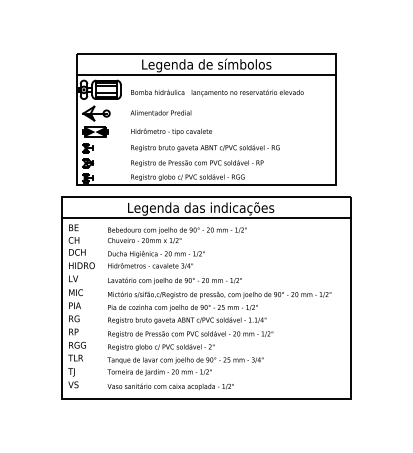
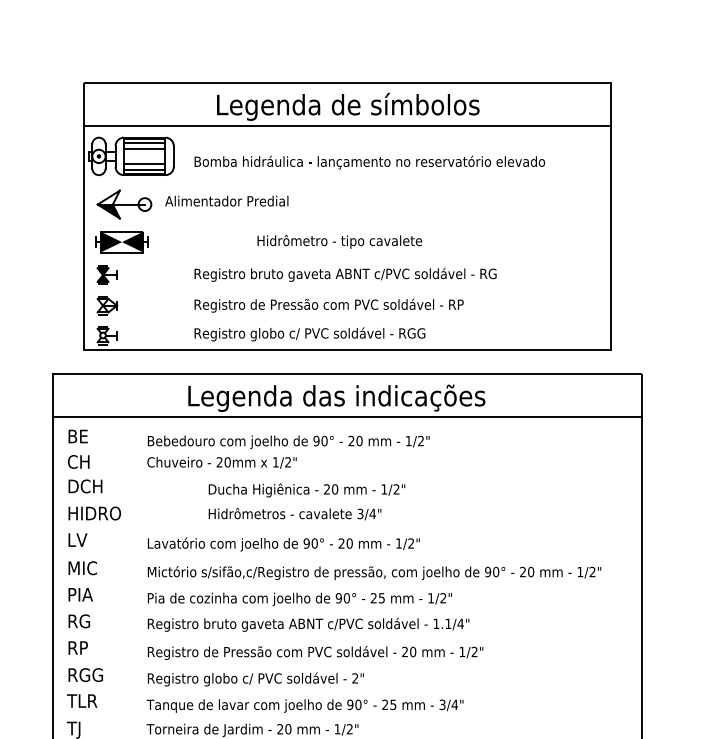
text: (160, 112) -> (225, 200), moved
text: (171, 131) -> (339, 240), moved
text: (156, 259) -> (307, 500), moved

